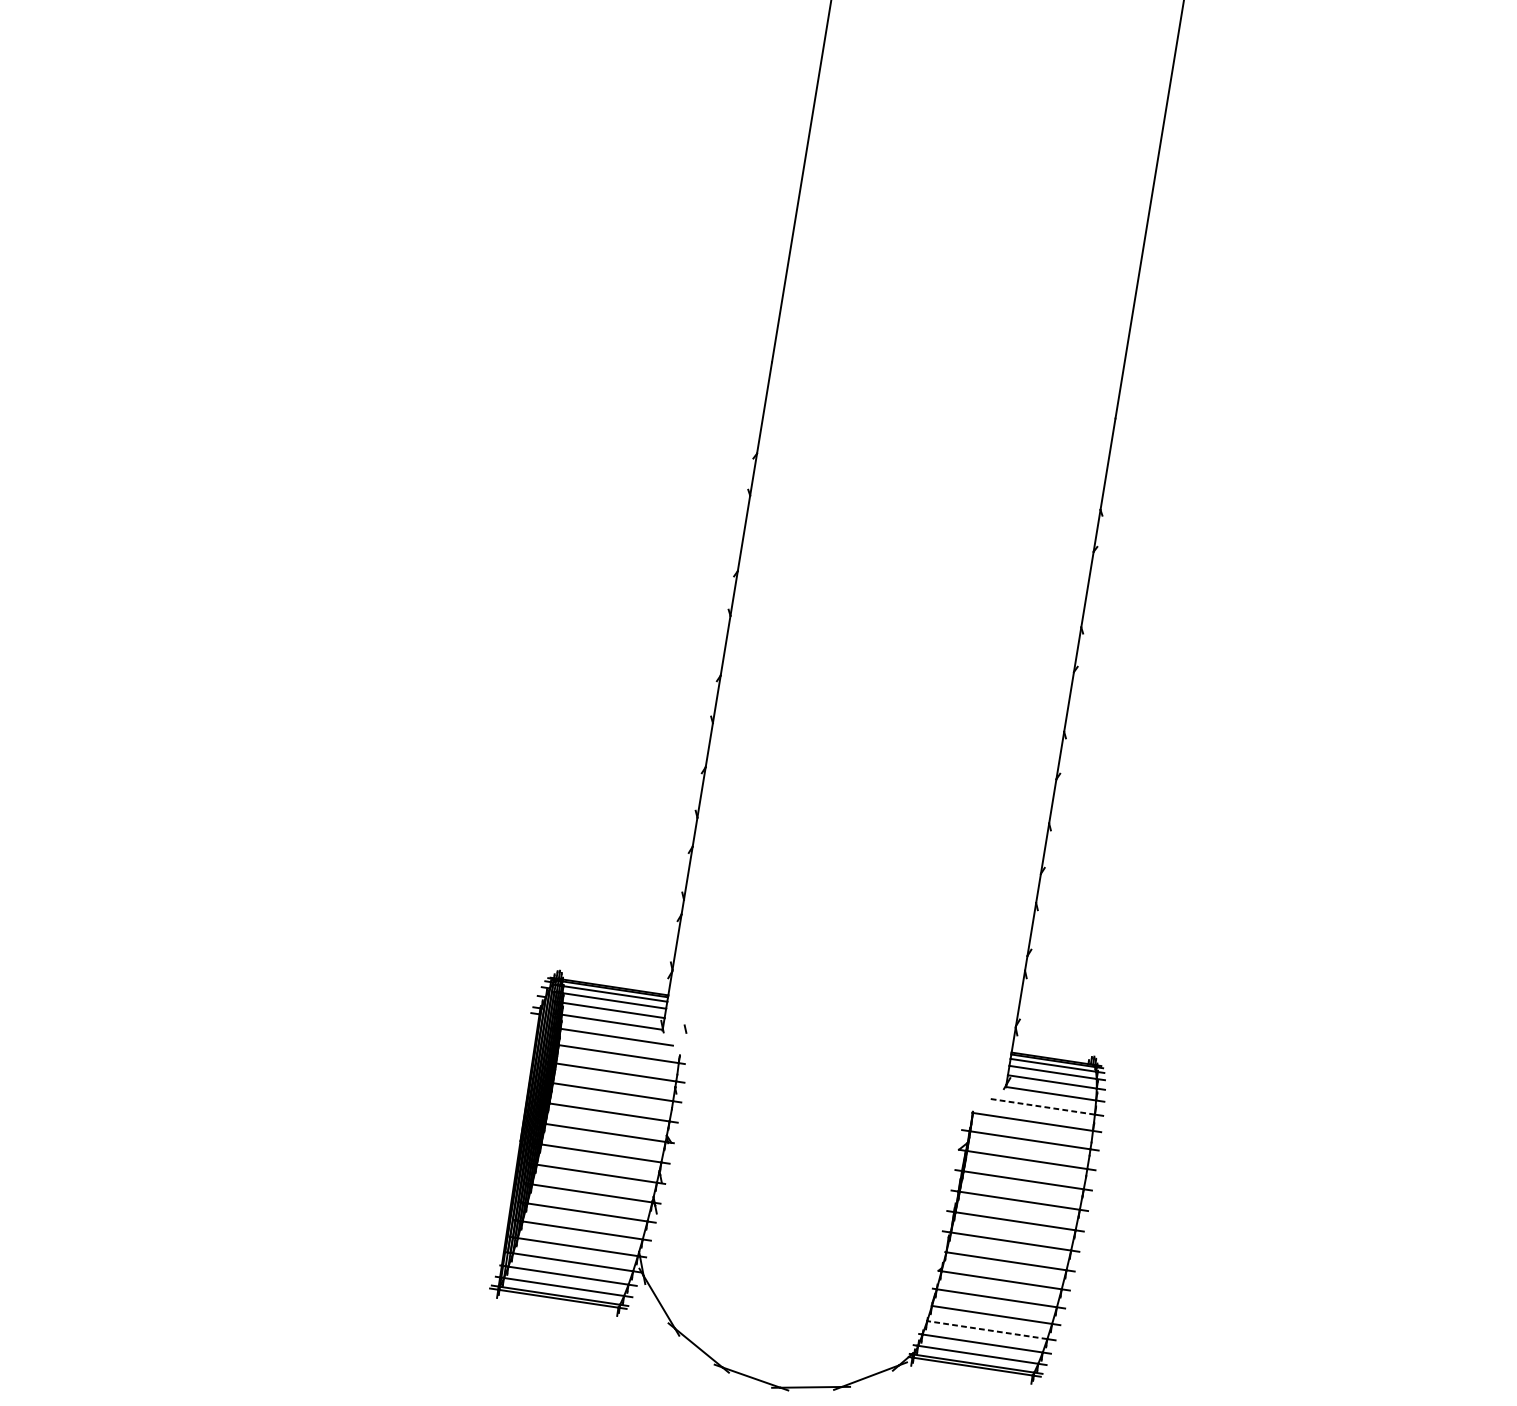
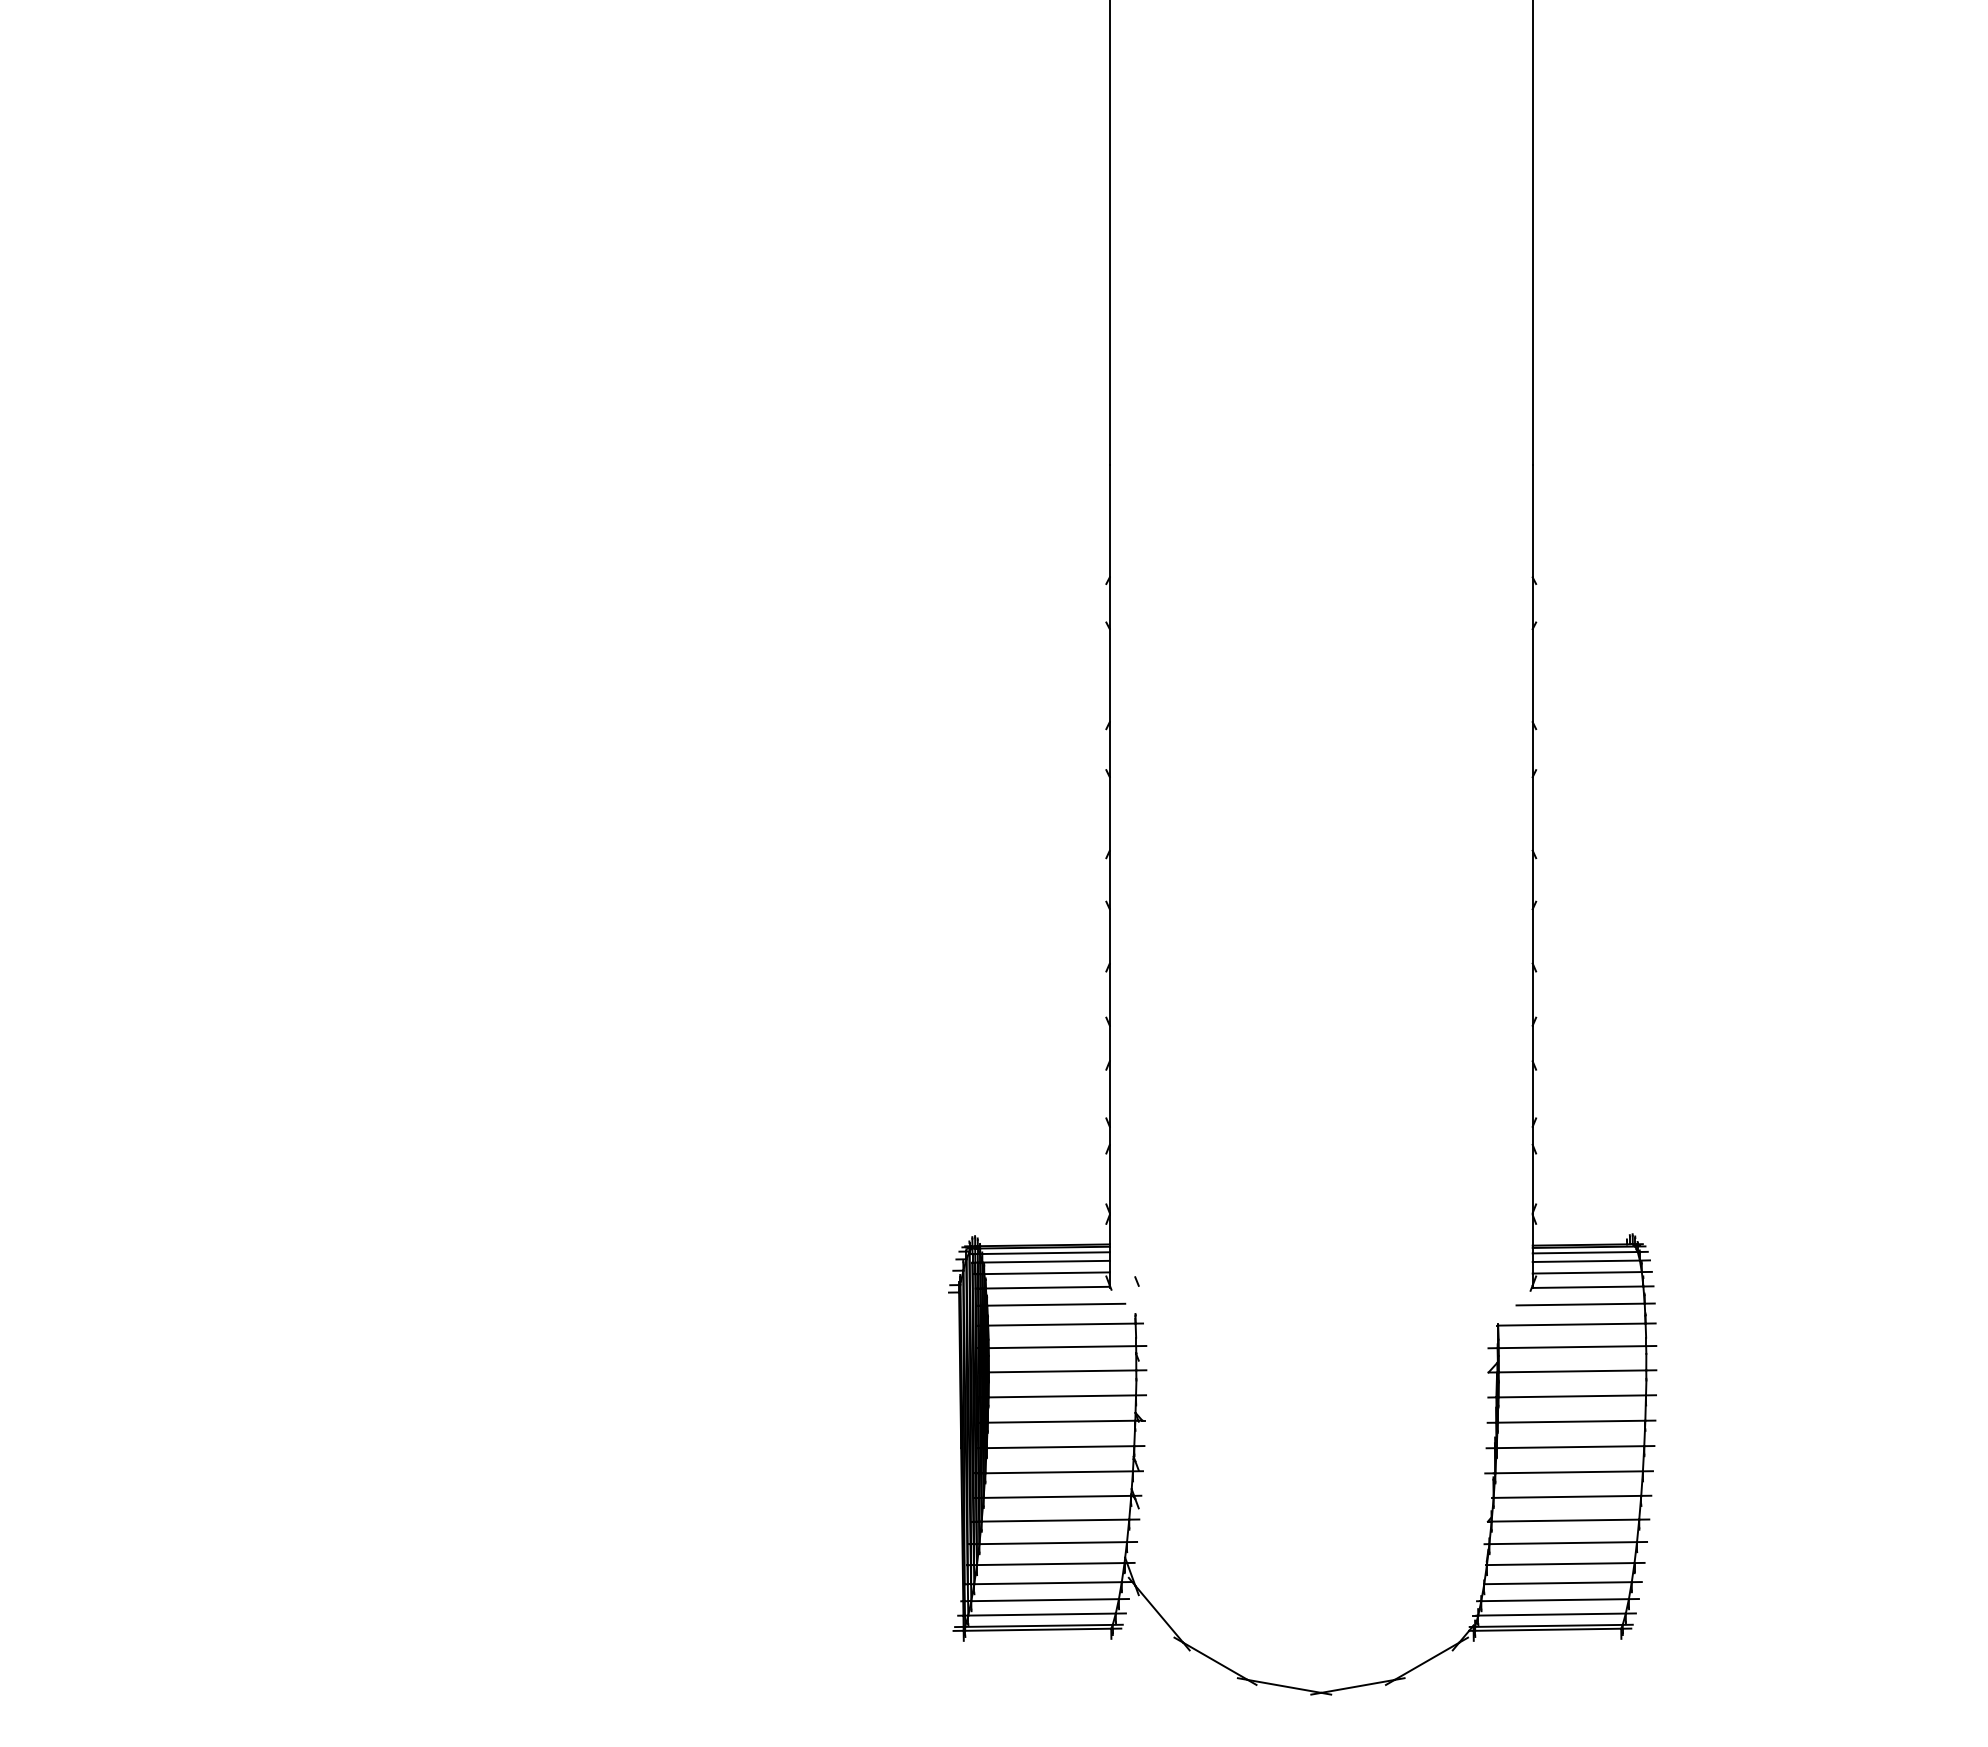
line: (1042, 1106) -> (1580, 1304), dashed -> solid
line: (987, 1330) -> (1558, 1583), dashed -> solid

